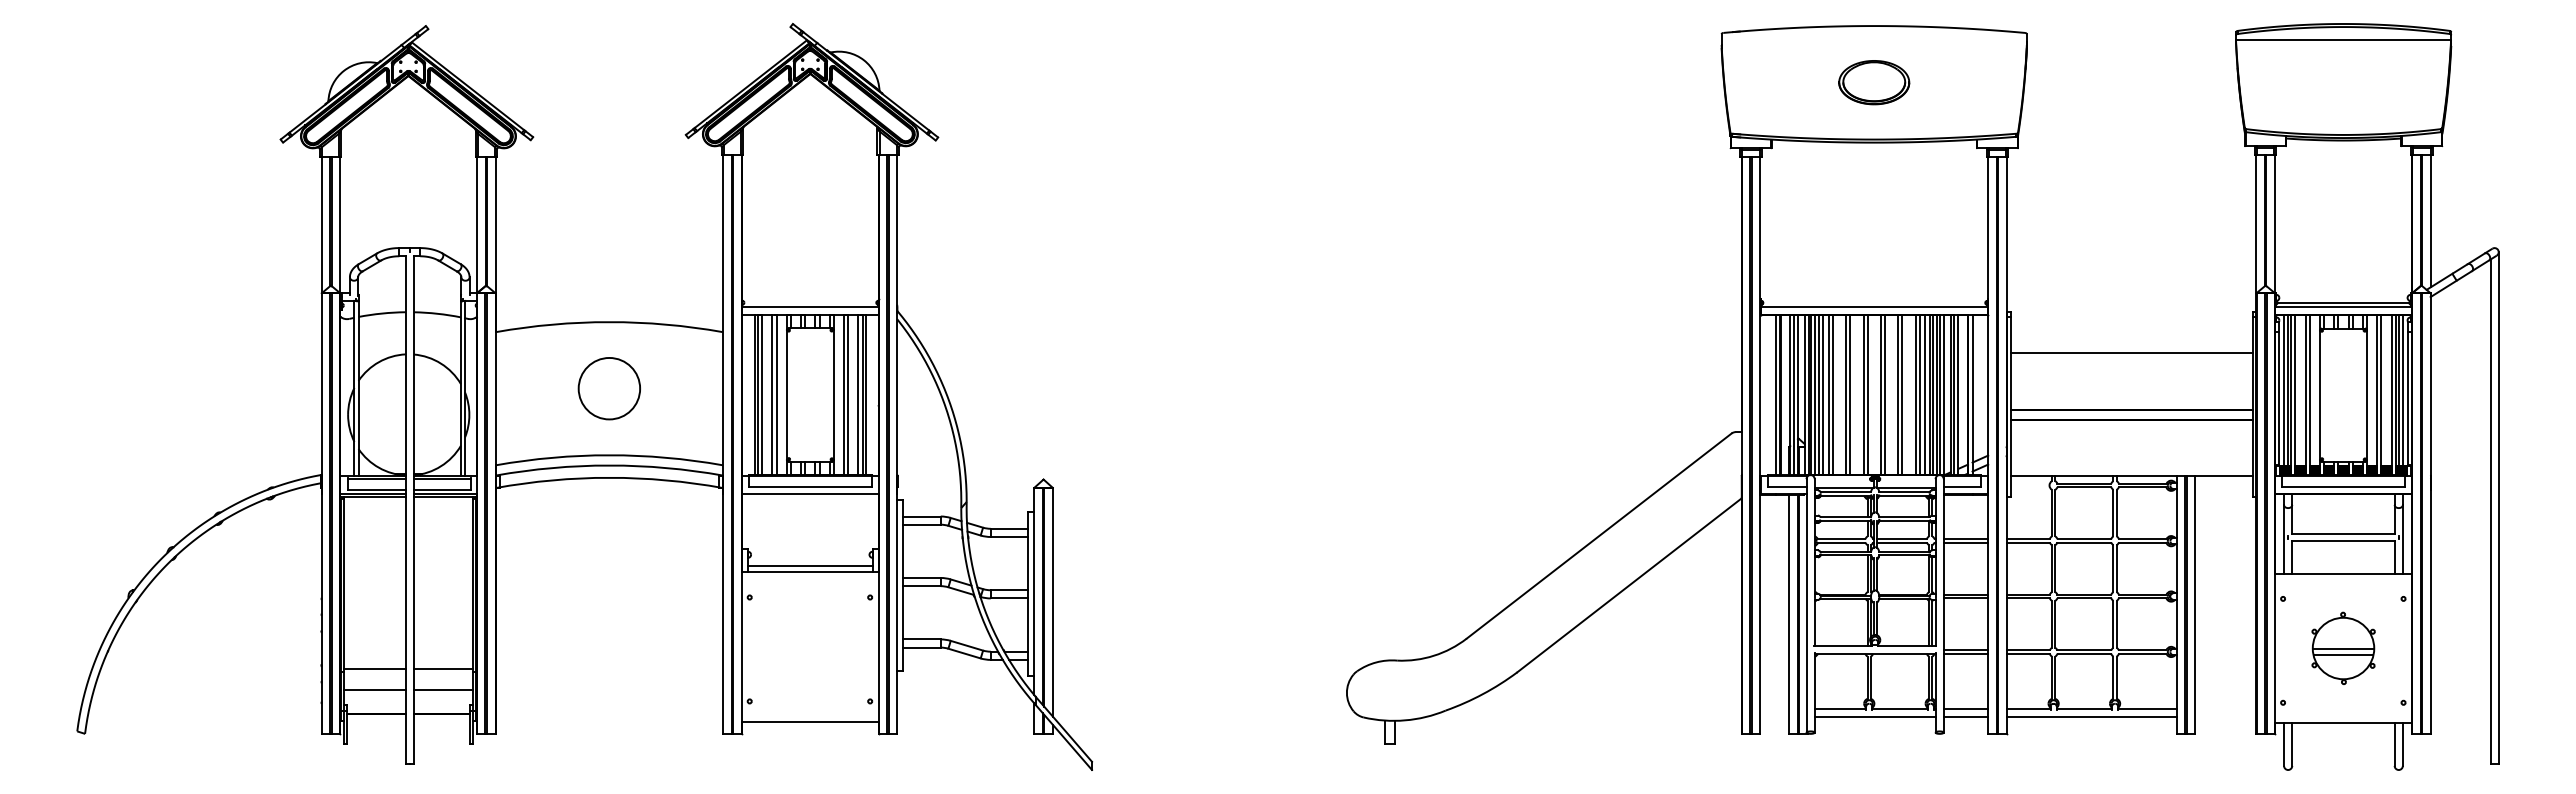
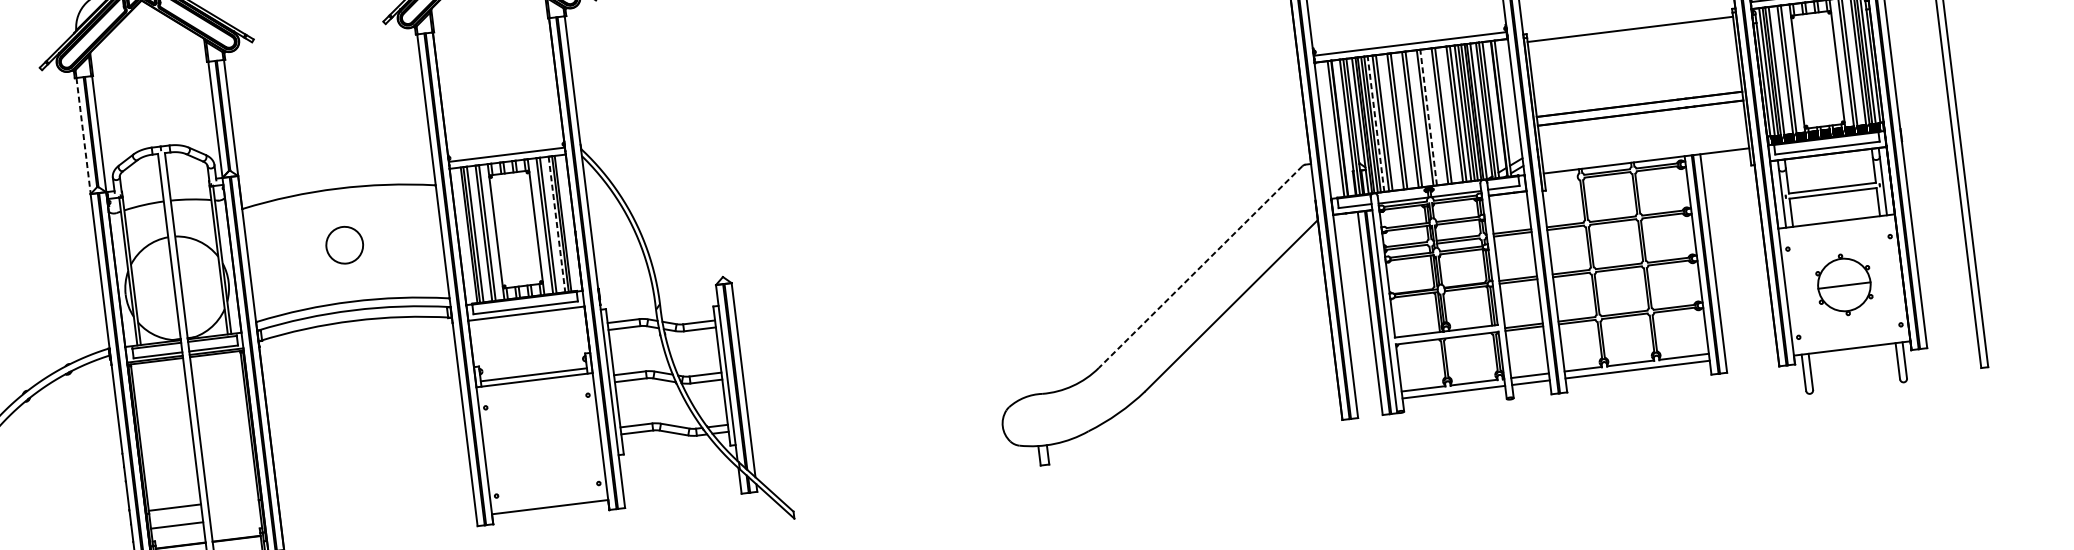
line: (321, 225) -> (83, 136), solid -> dashed
line: (2131, 353) -> (1630, 29), moved
circle: (608, 388) -> (344, 245), size x0.7
line: (858, 394) -> (556, 224), solid -> dashed
line: (1823, 395) -> (1376, 124), solid -> dashed
line: (1885, 395) -> (1429, 117), solid -> dashed
line: (1599, 536) -> (1200, 267), solid -> dashed
line: (2343, 655) -> (1845, 290), removed
line: (443, 668) -> (233, 500), removed
line: (443, 690) -> (235, 518), removed

